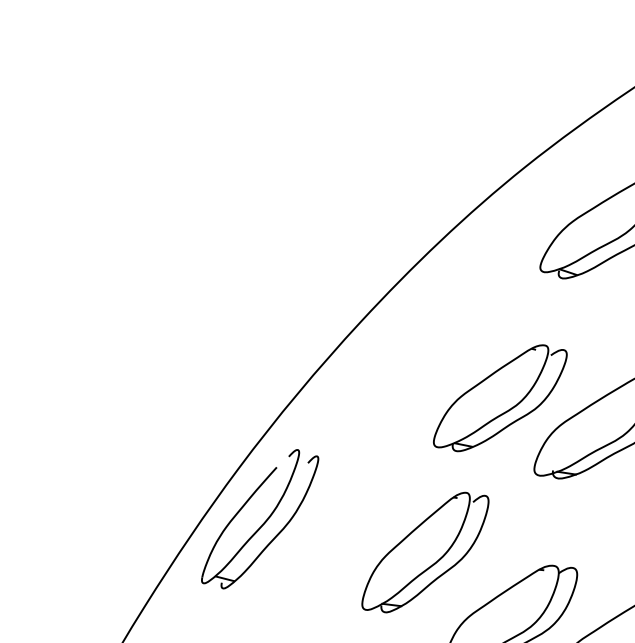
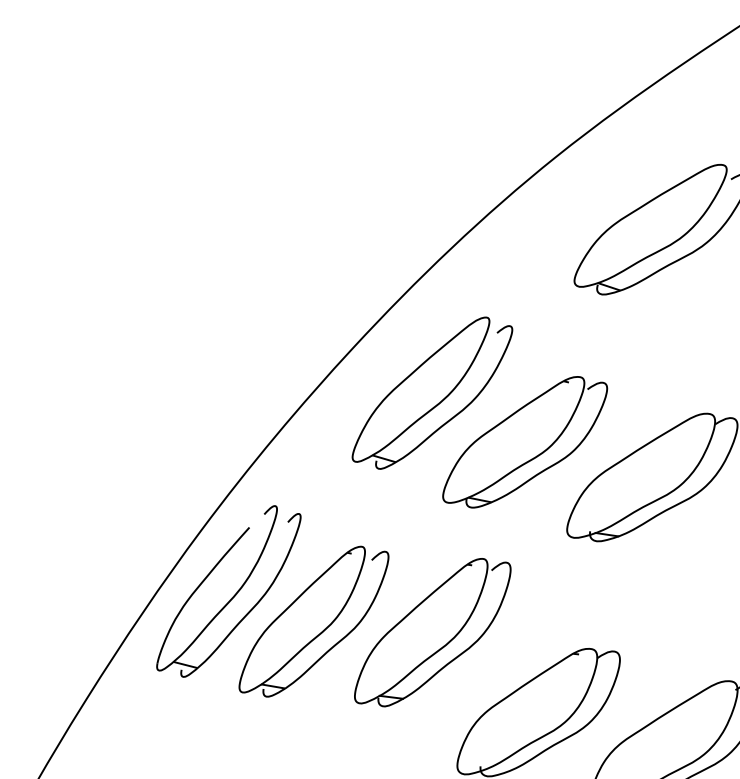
part: (424, 358) -> (431, 393), added
part: (328, 543) -> (313, 621), added

